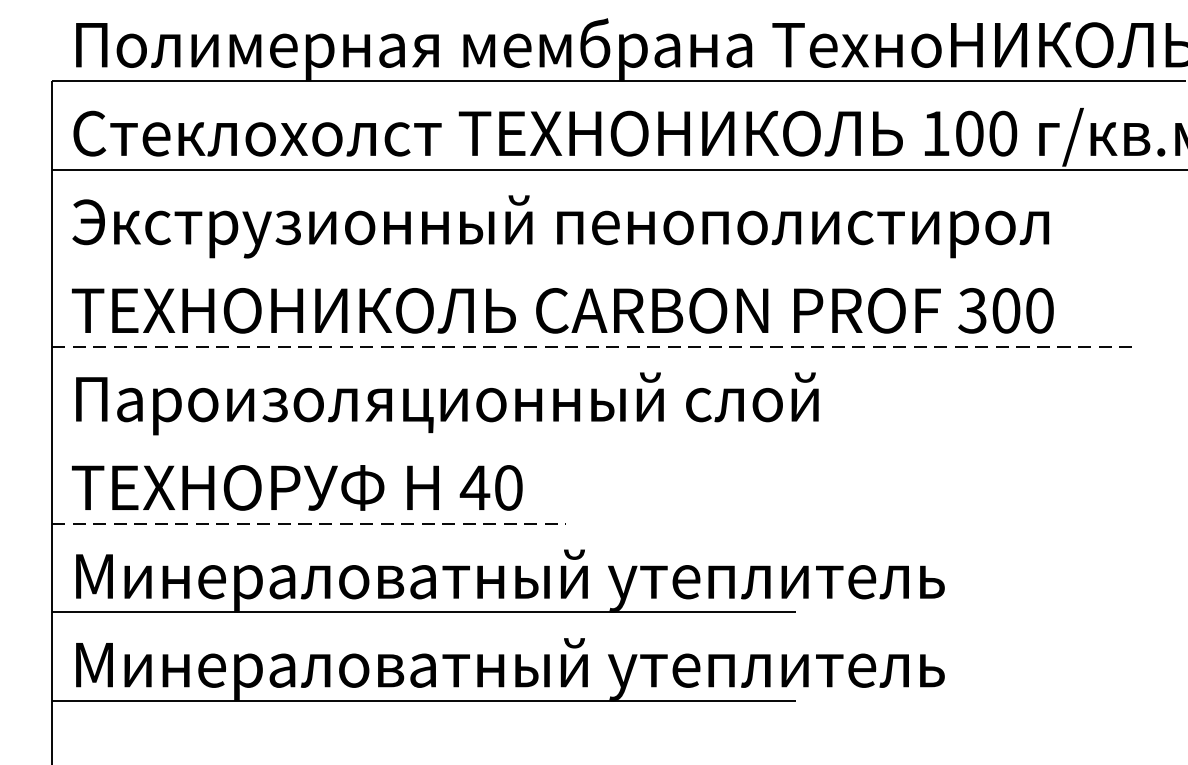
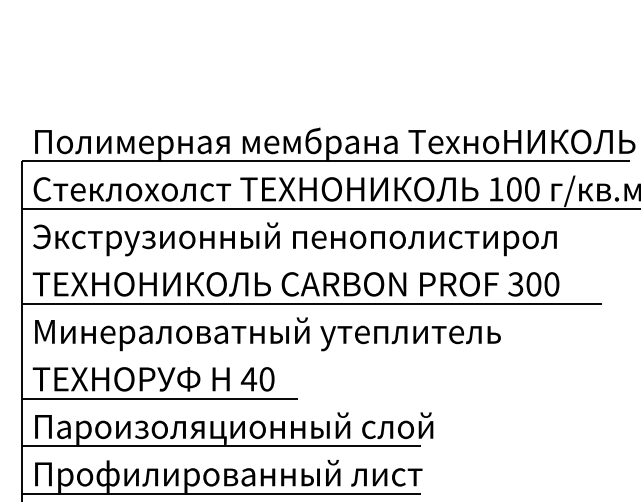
line: (591, 346) -> (311, 303), dashed -> solid
text: (511, 404) -> (268, 334), Пароизоляционный слой -> Минераловатный утеплитель
line: (309, 523) -> (160, 398), dashed -> solid
text: (511, 579) -> (268, 428), Минераловатный утеплитель -> Пароизоляционный слой
text: (511, 667) -> (268, 475), Минераловатный утеплитель -> Профилированный лист

